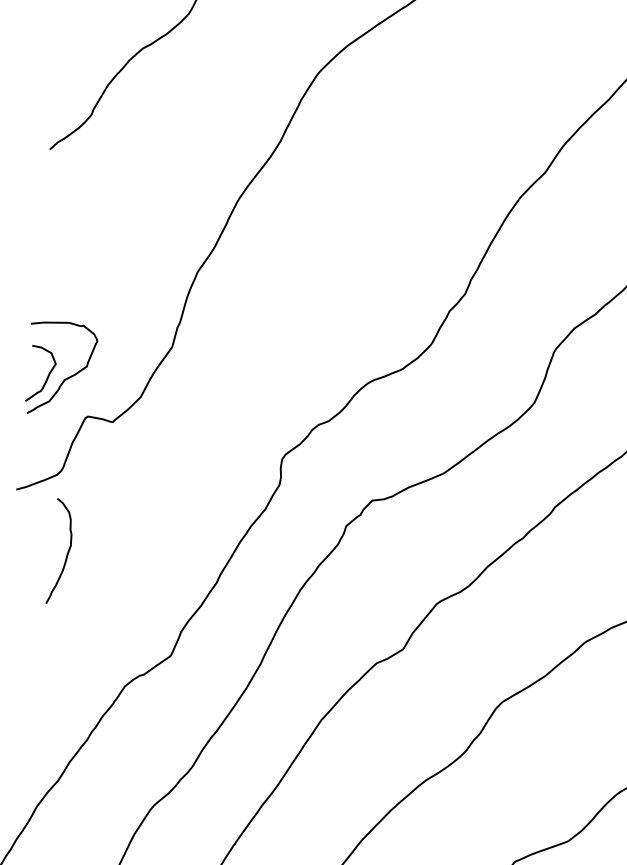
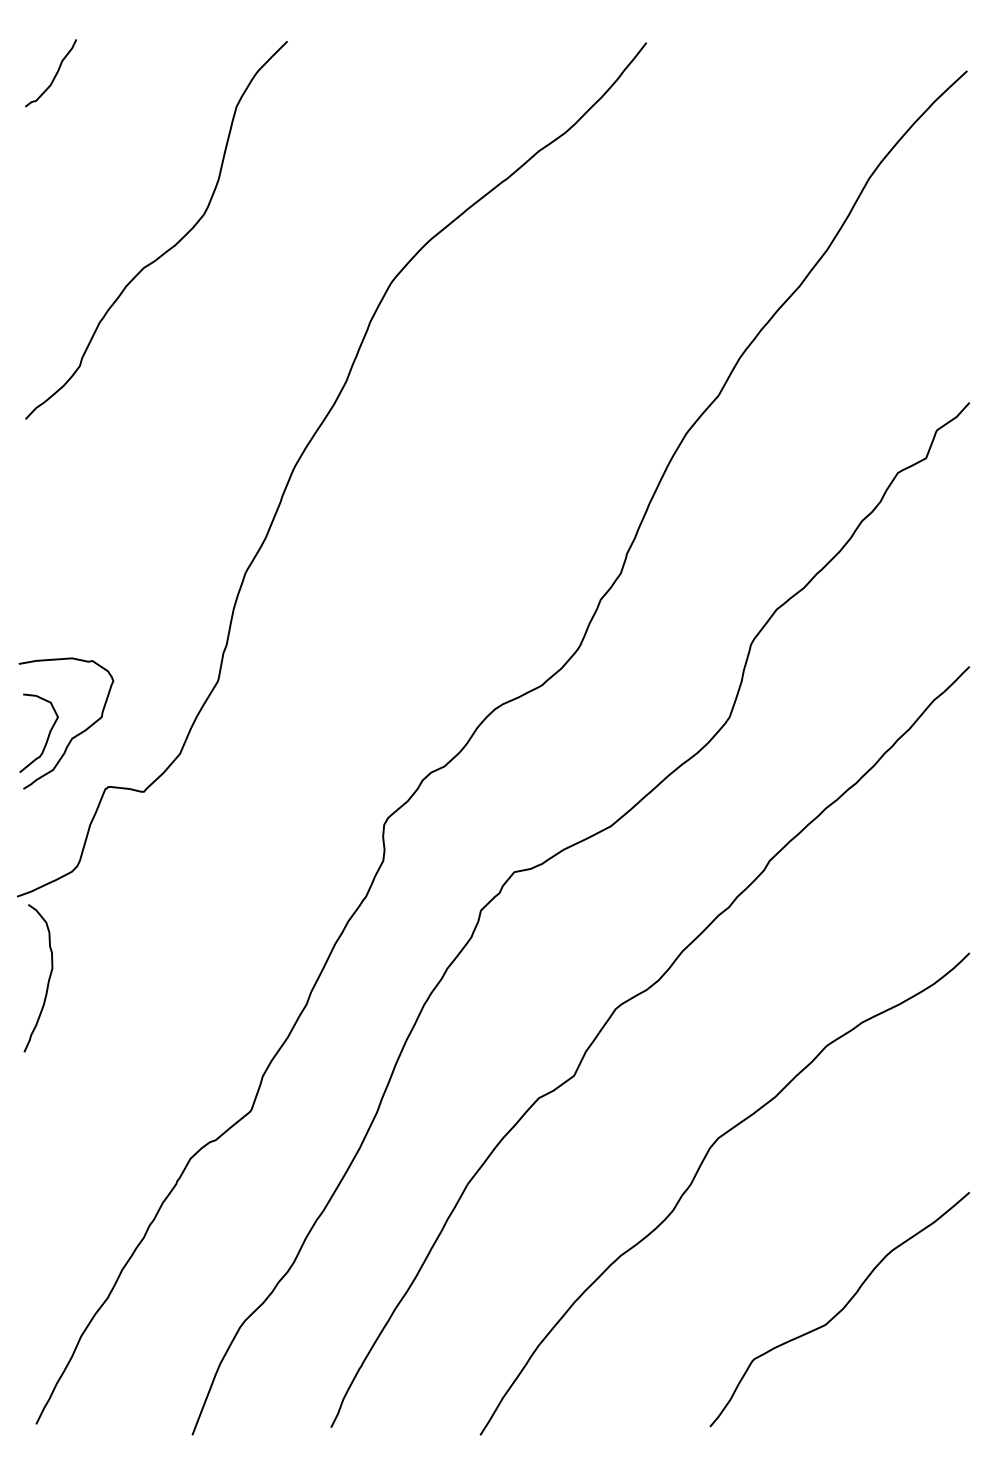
curve: (66, 554) -> (47, 981), moved

